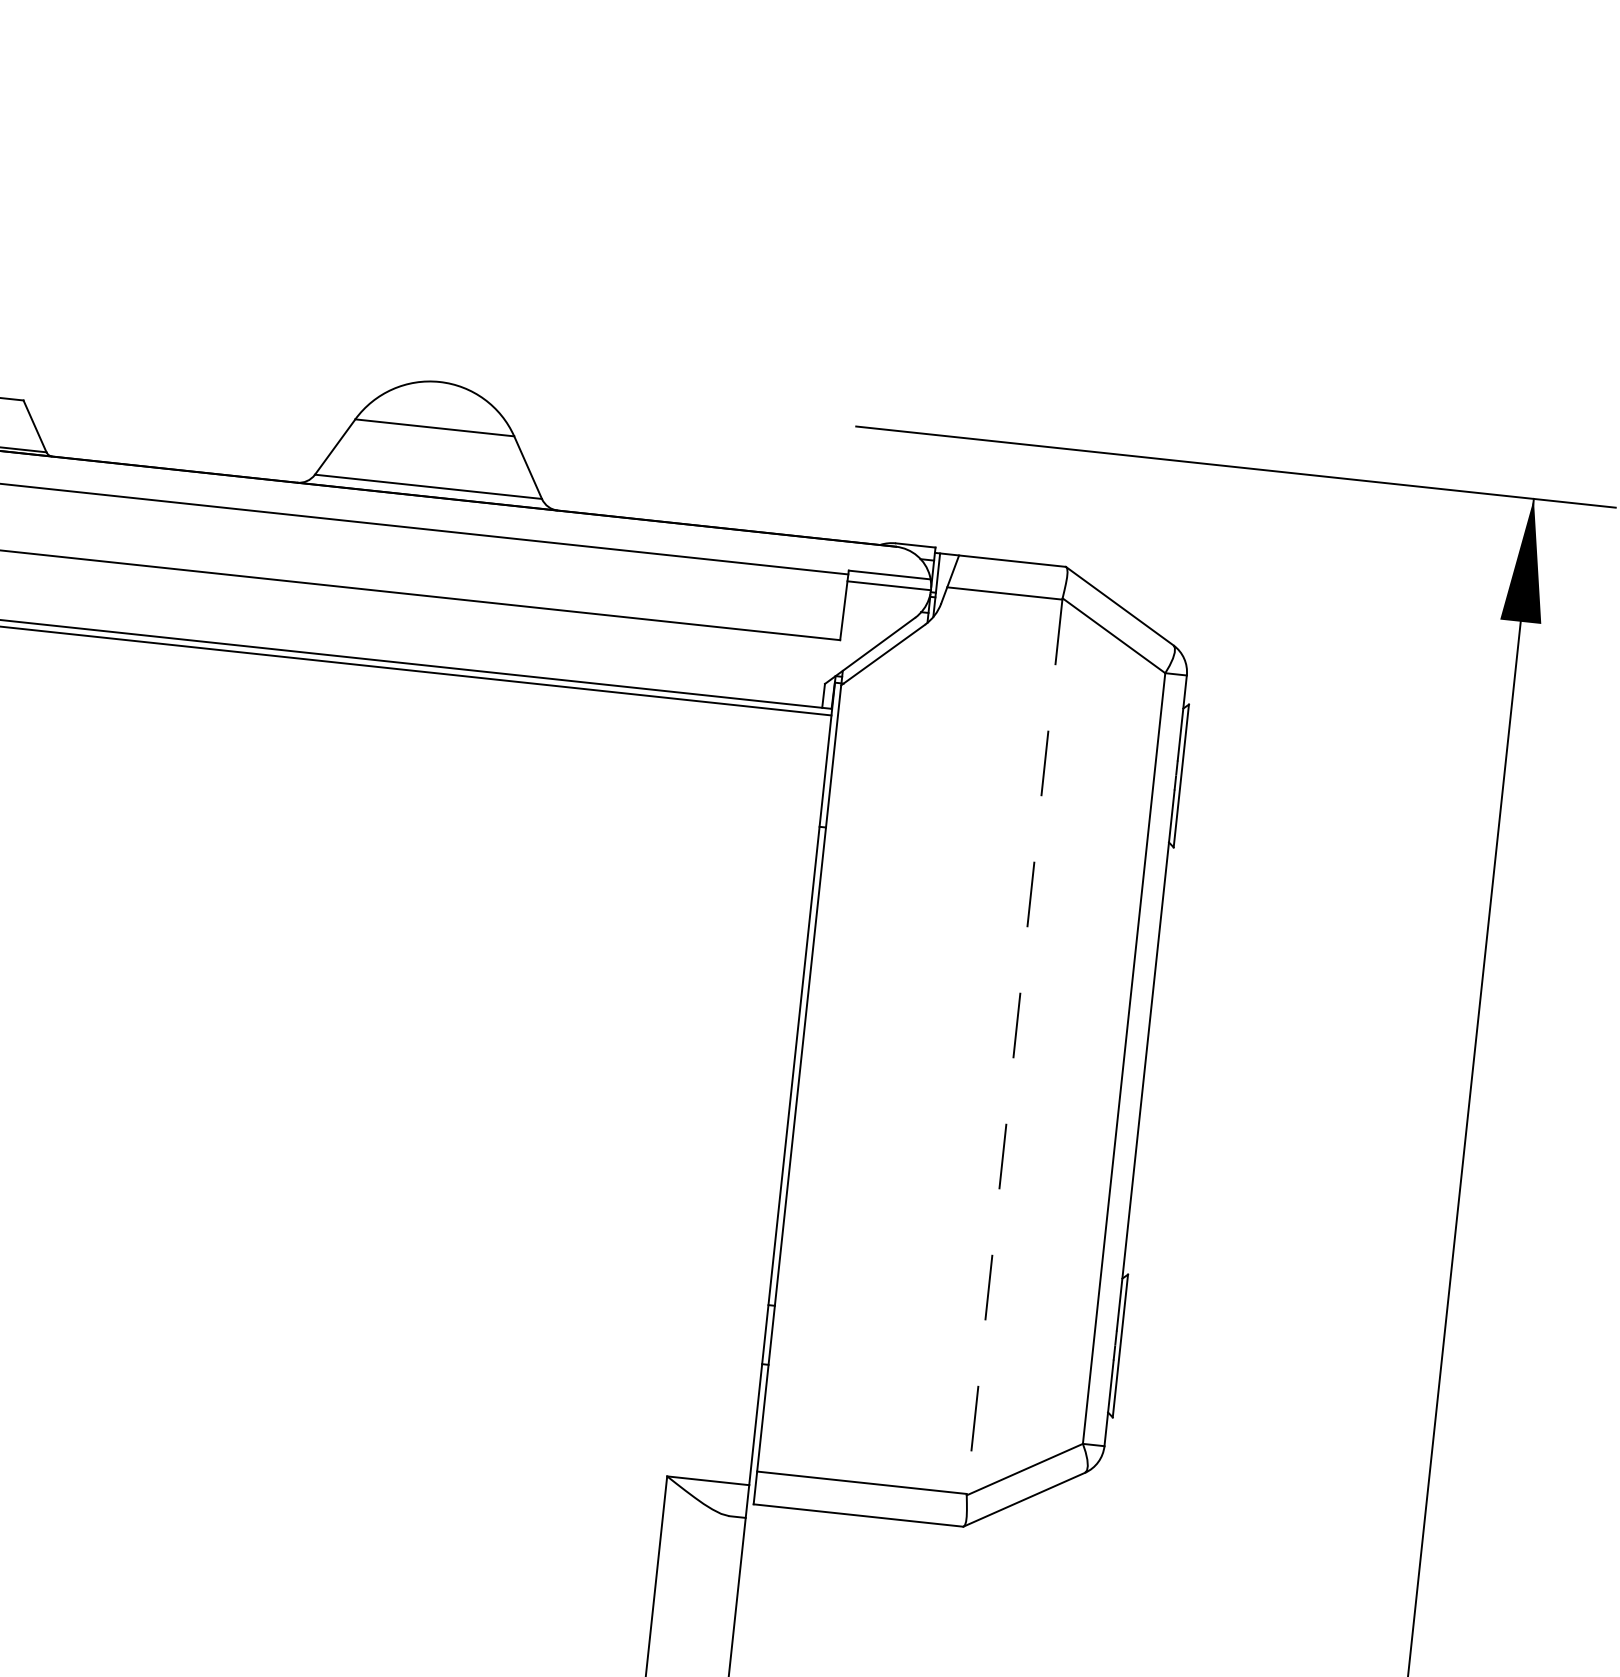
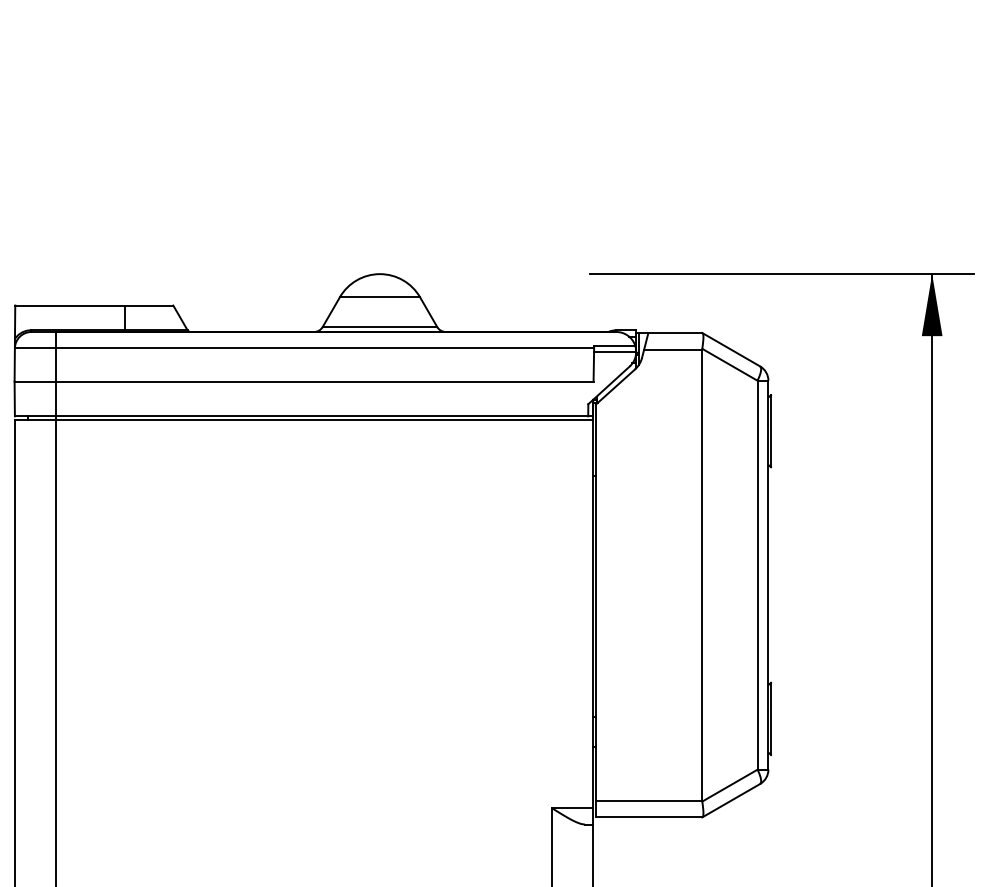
line: (1014, 1047) -> (702, 575), dashed -> solid

